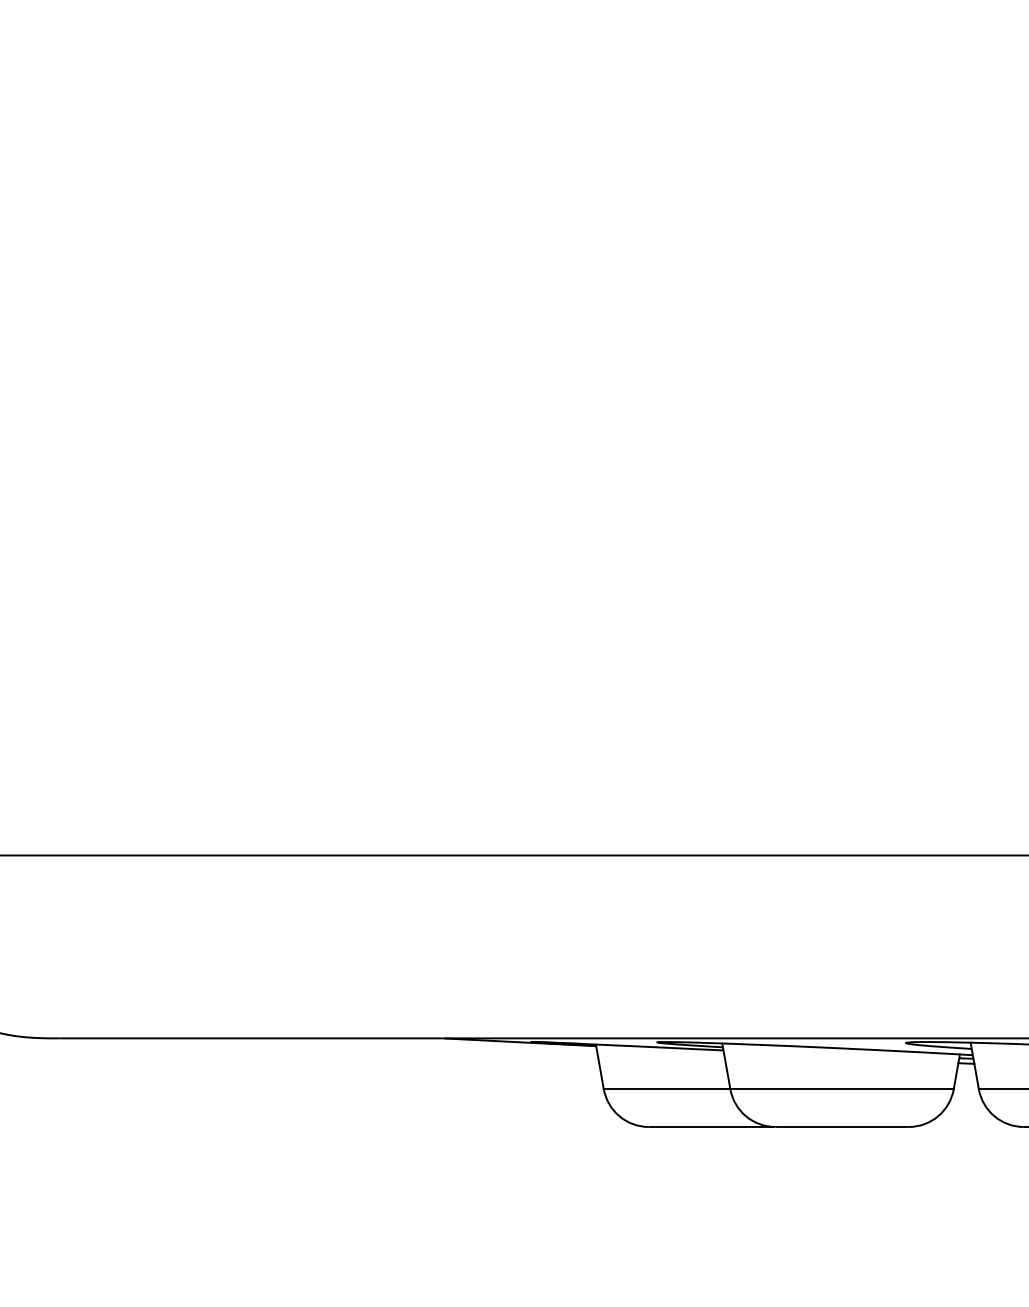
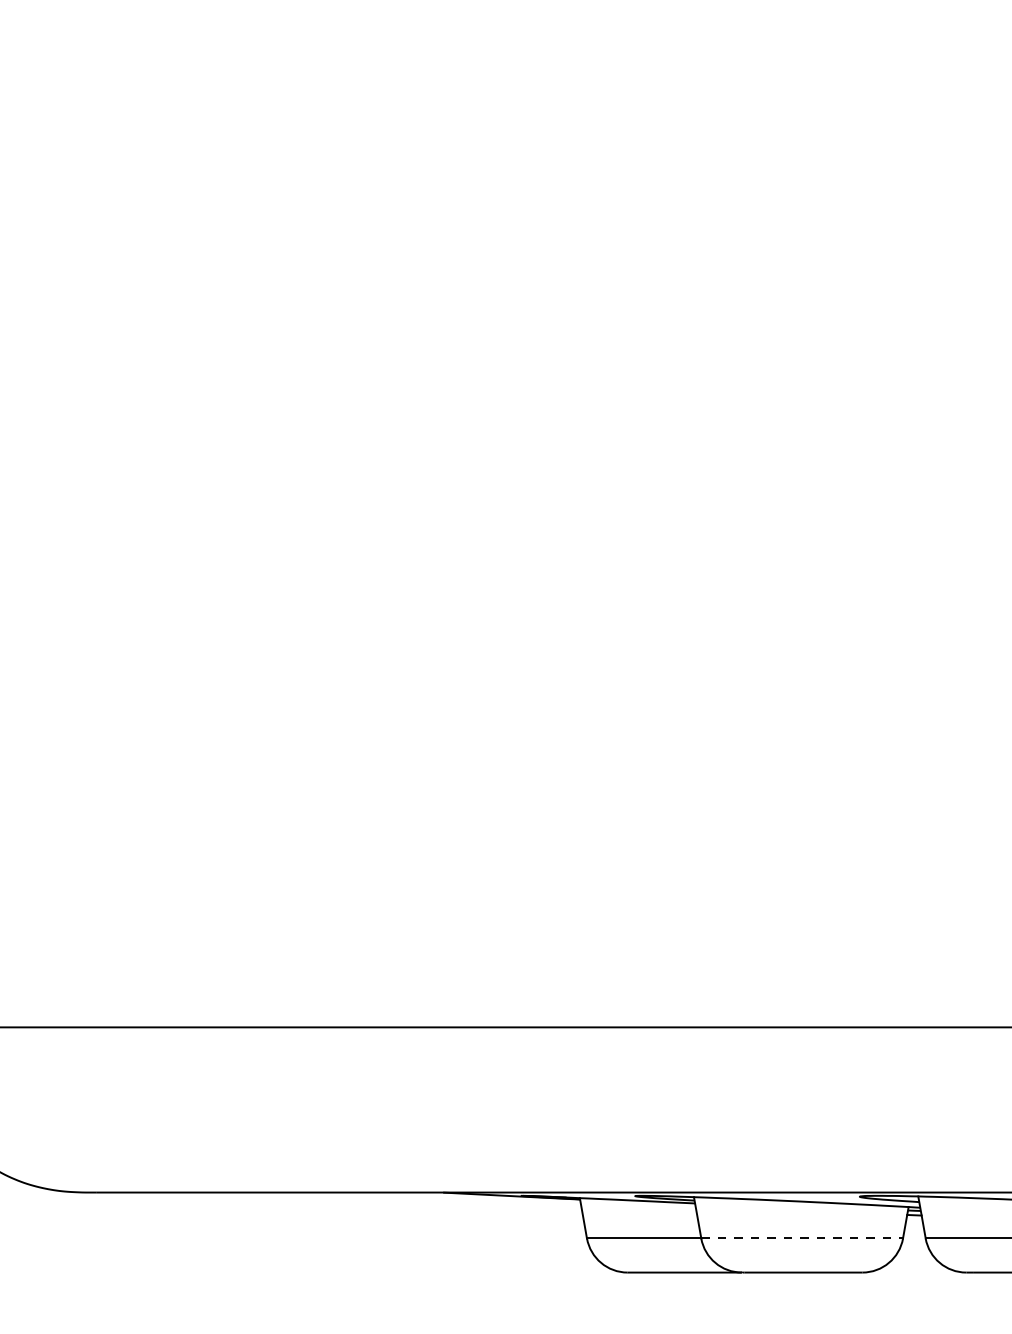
line: (842, 1089) -> (802, 1238), solid -> dashed

